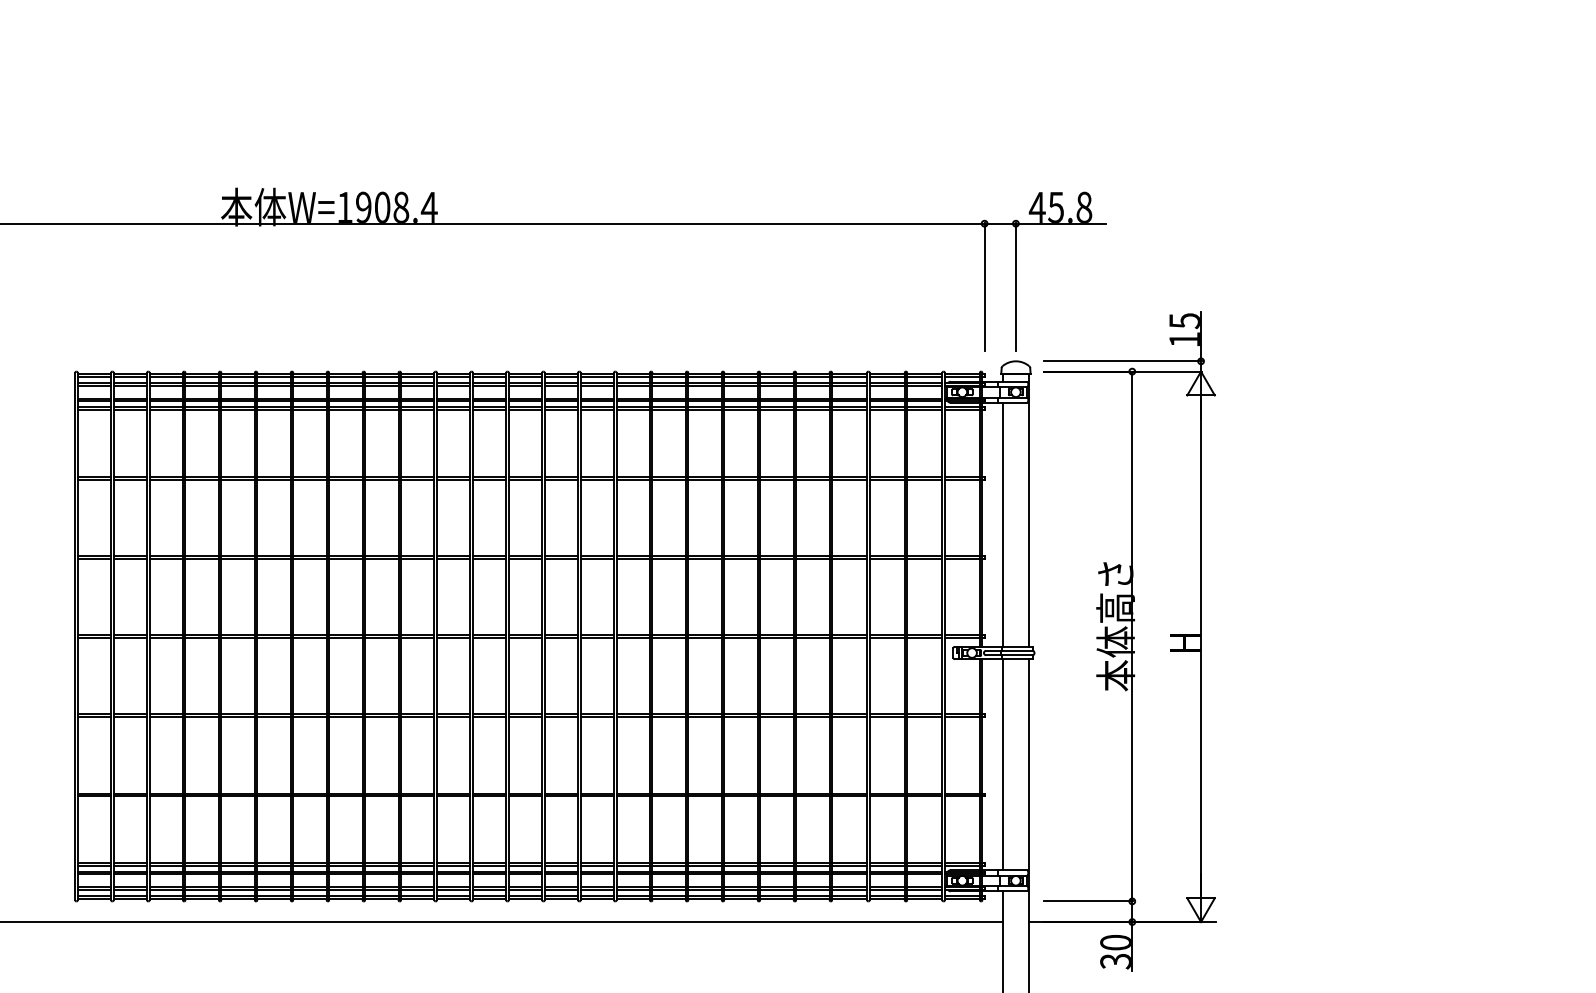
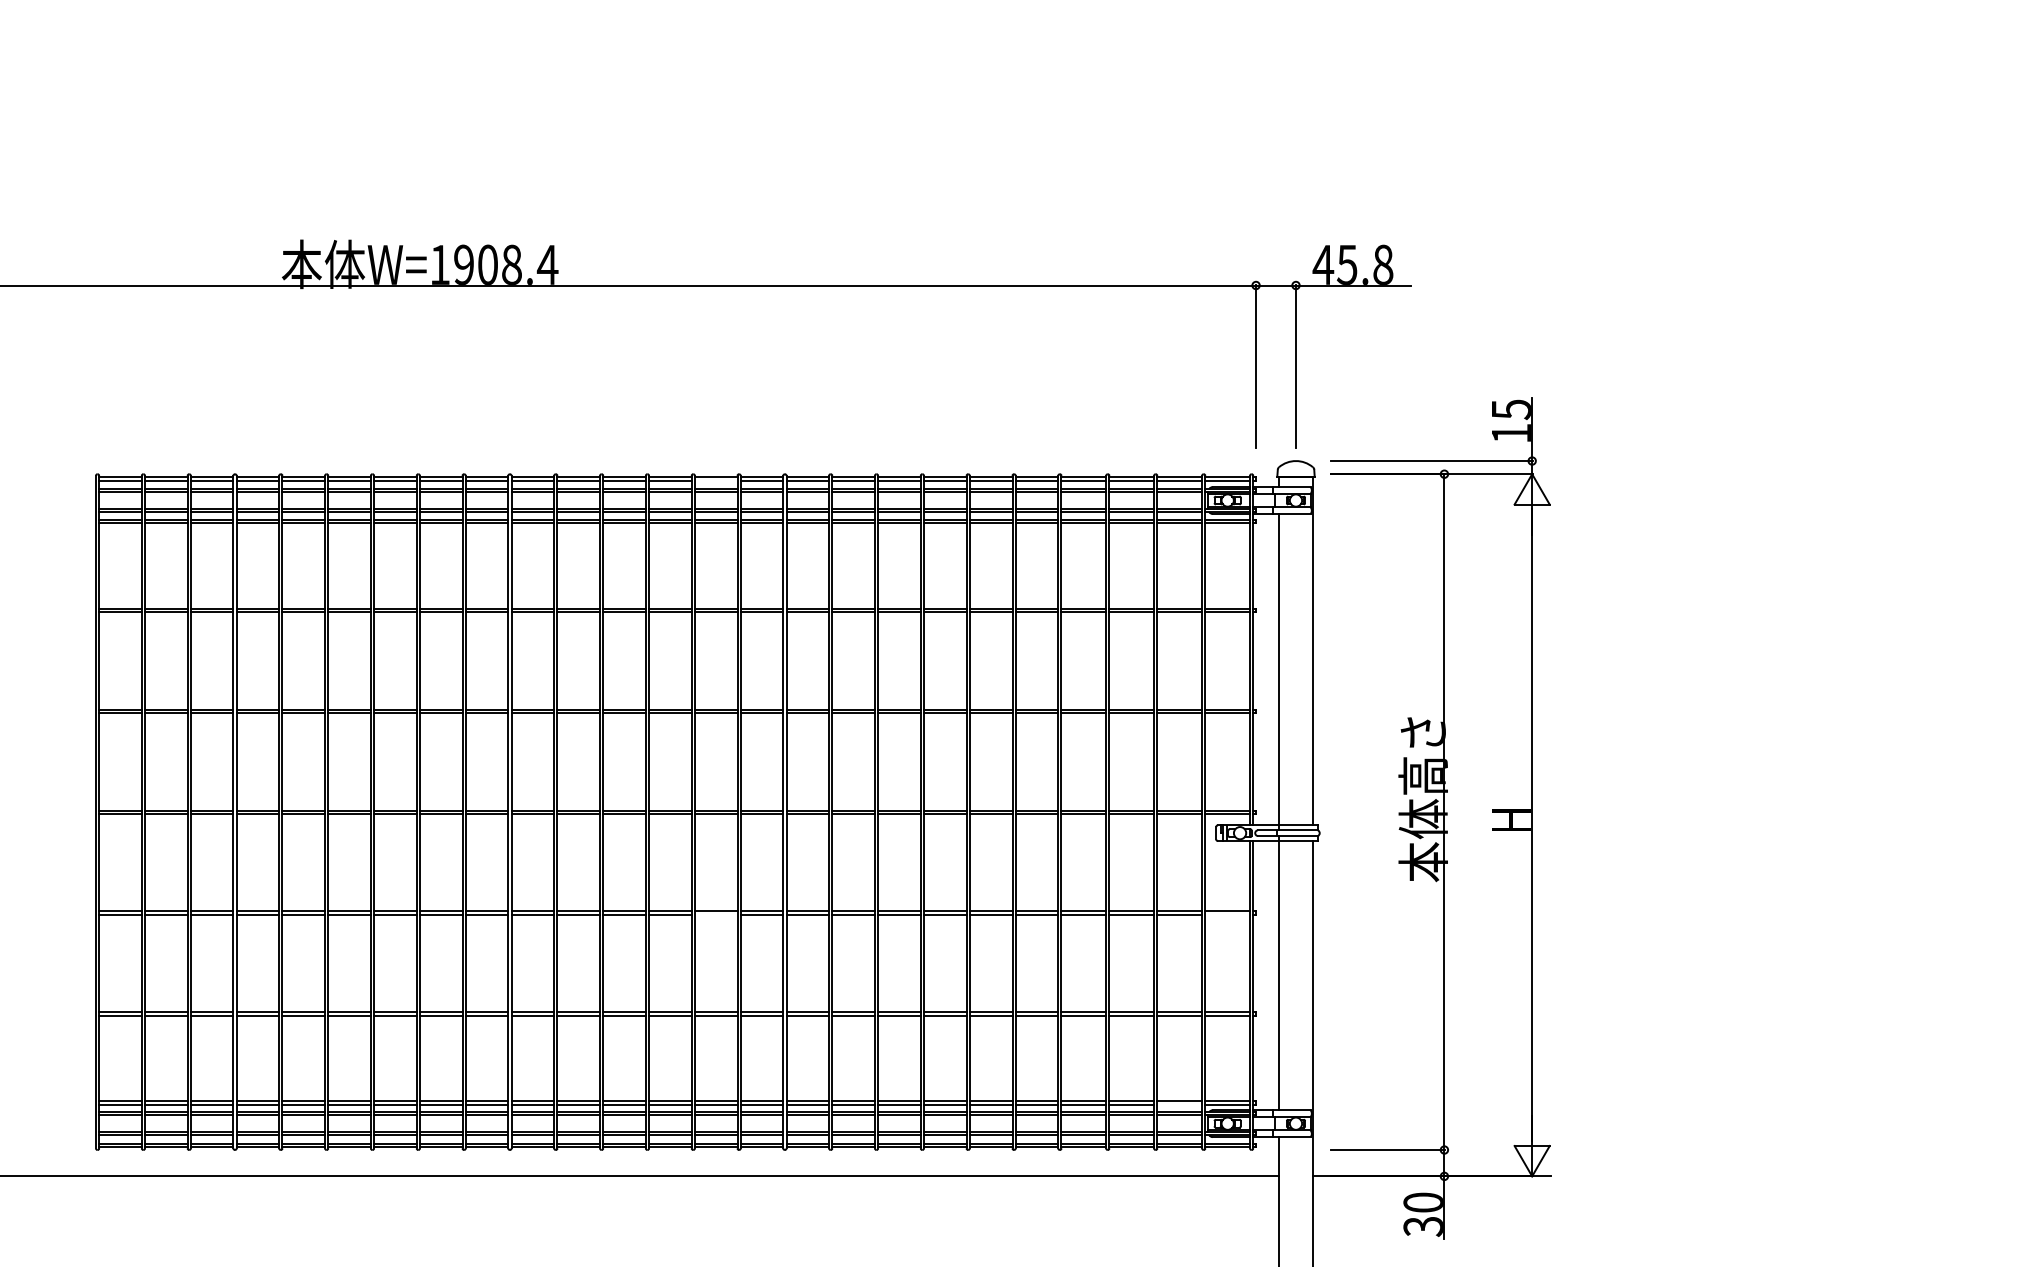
line: (560, 376) -> (715, 480), removed
line: (560, 716) -> (715, 914), removed
line: (962, 716) -> (1227, 914), removed
line: (924, 865) -> (1179, 1104), removed

